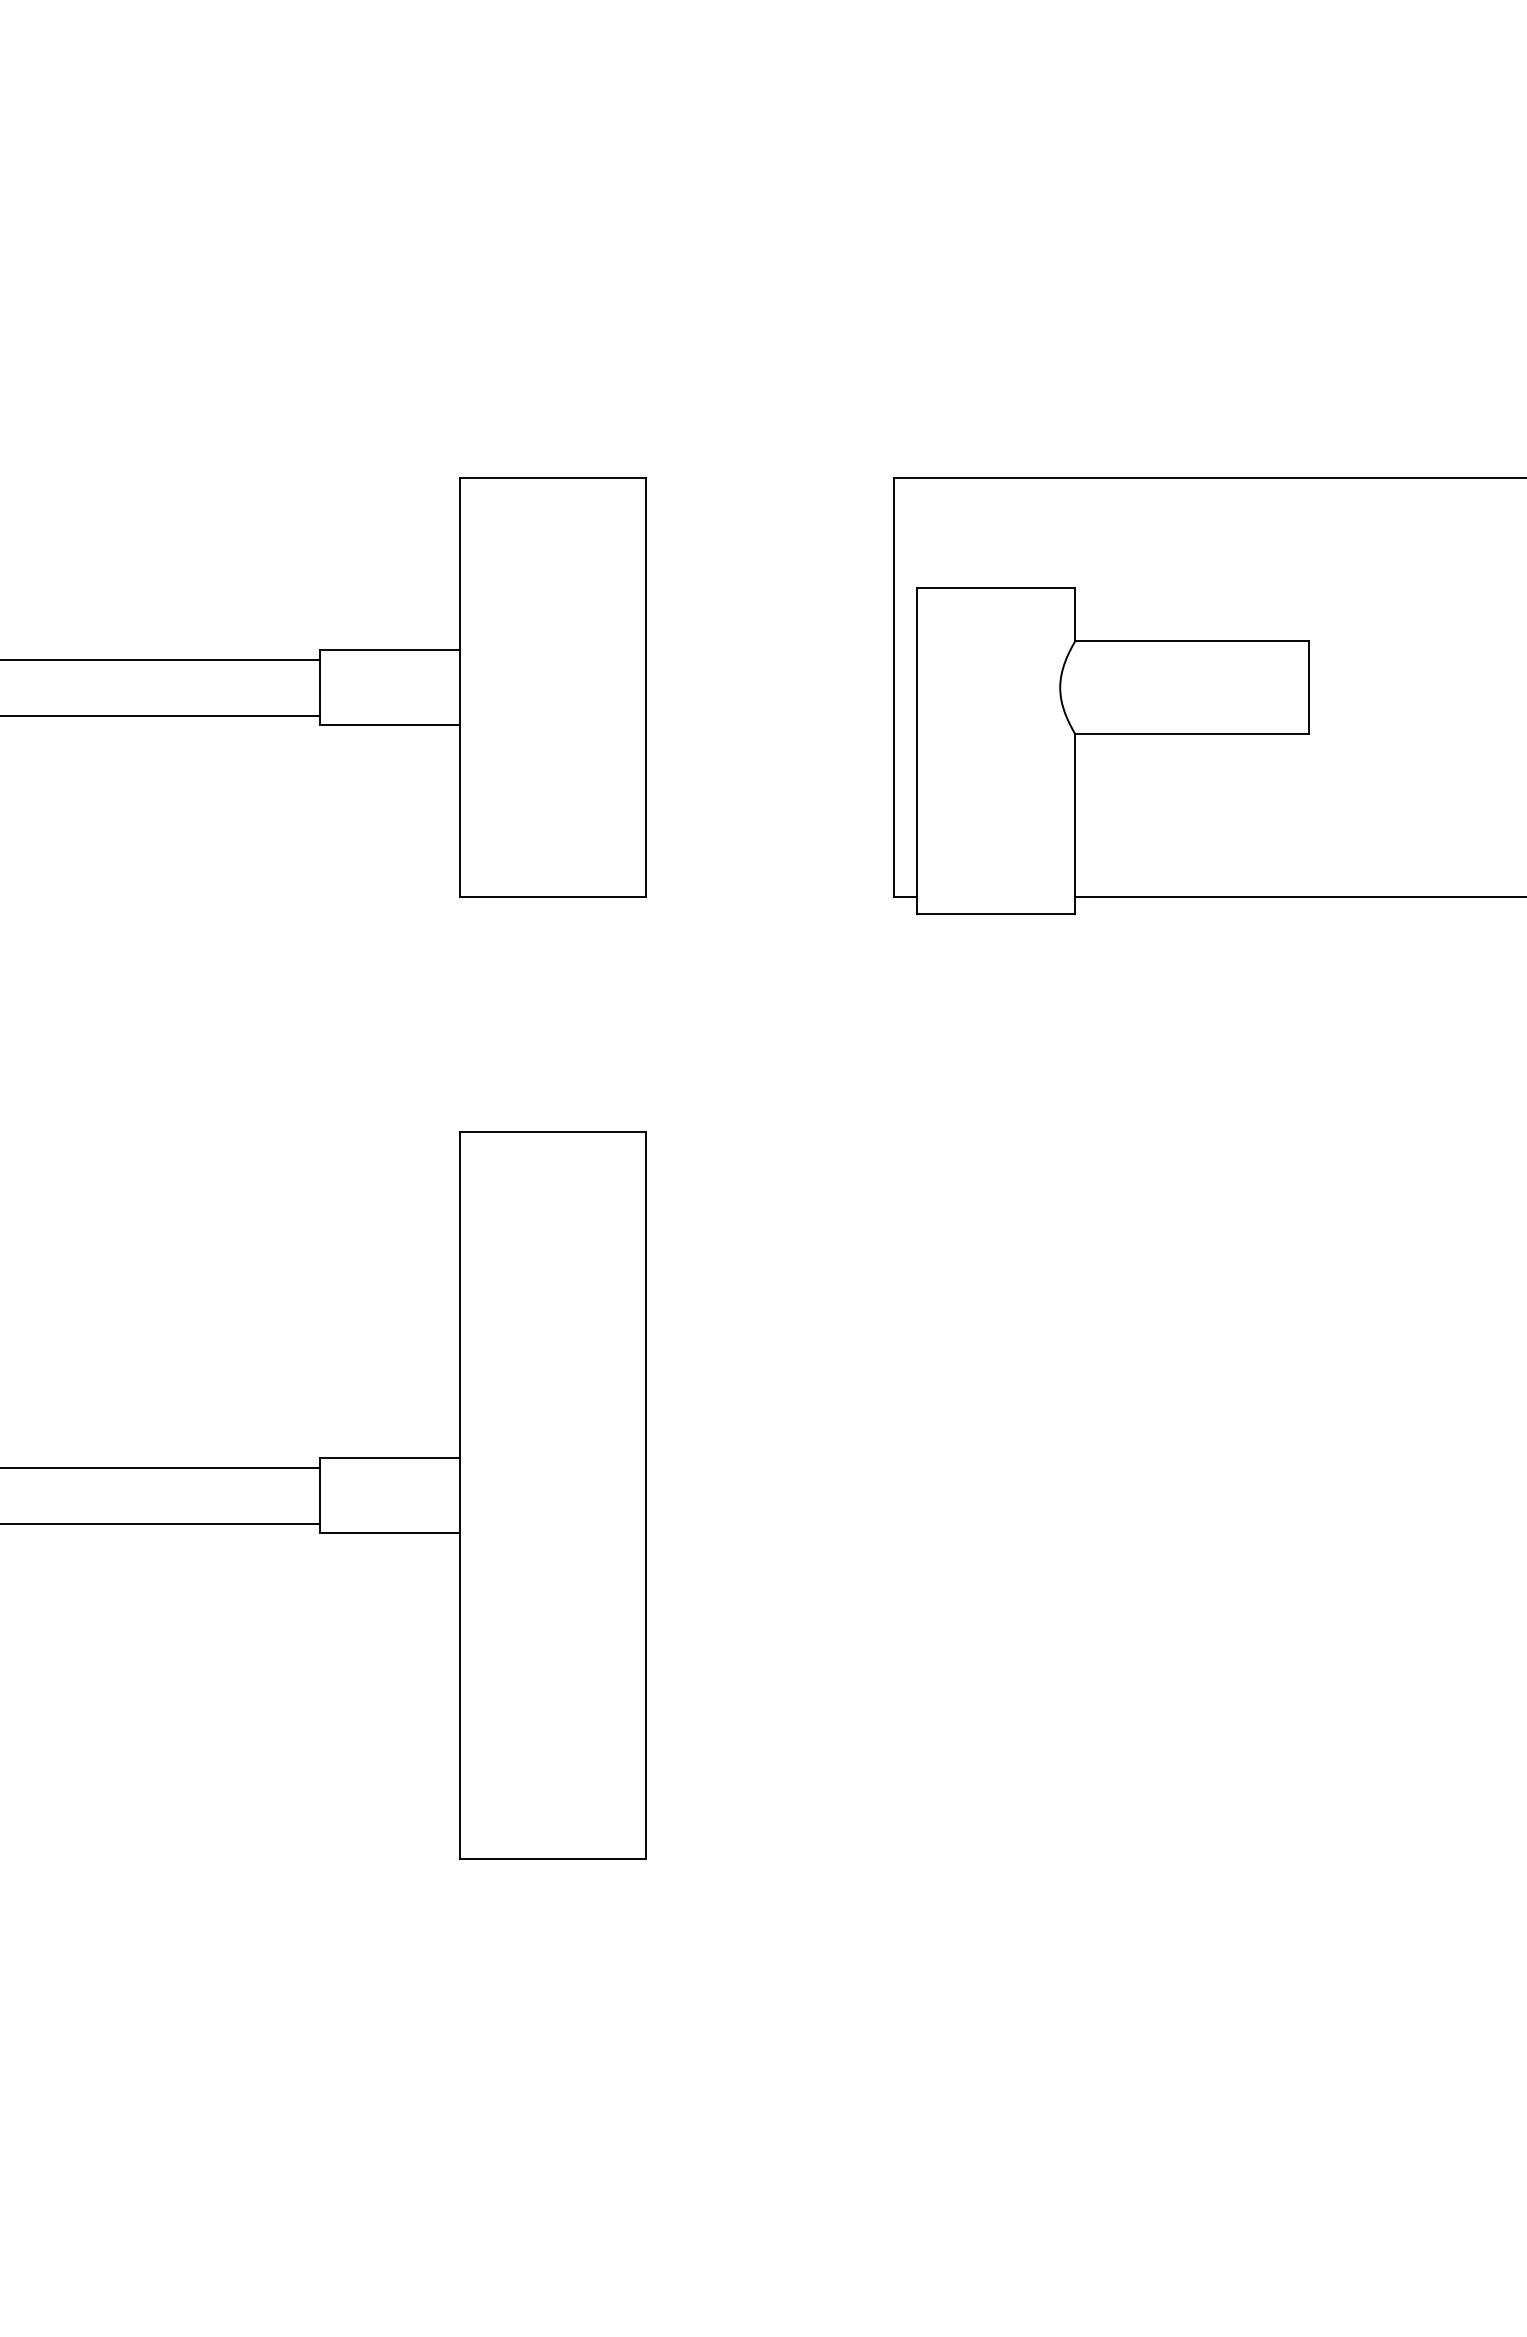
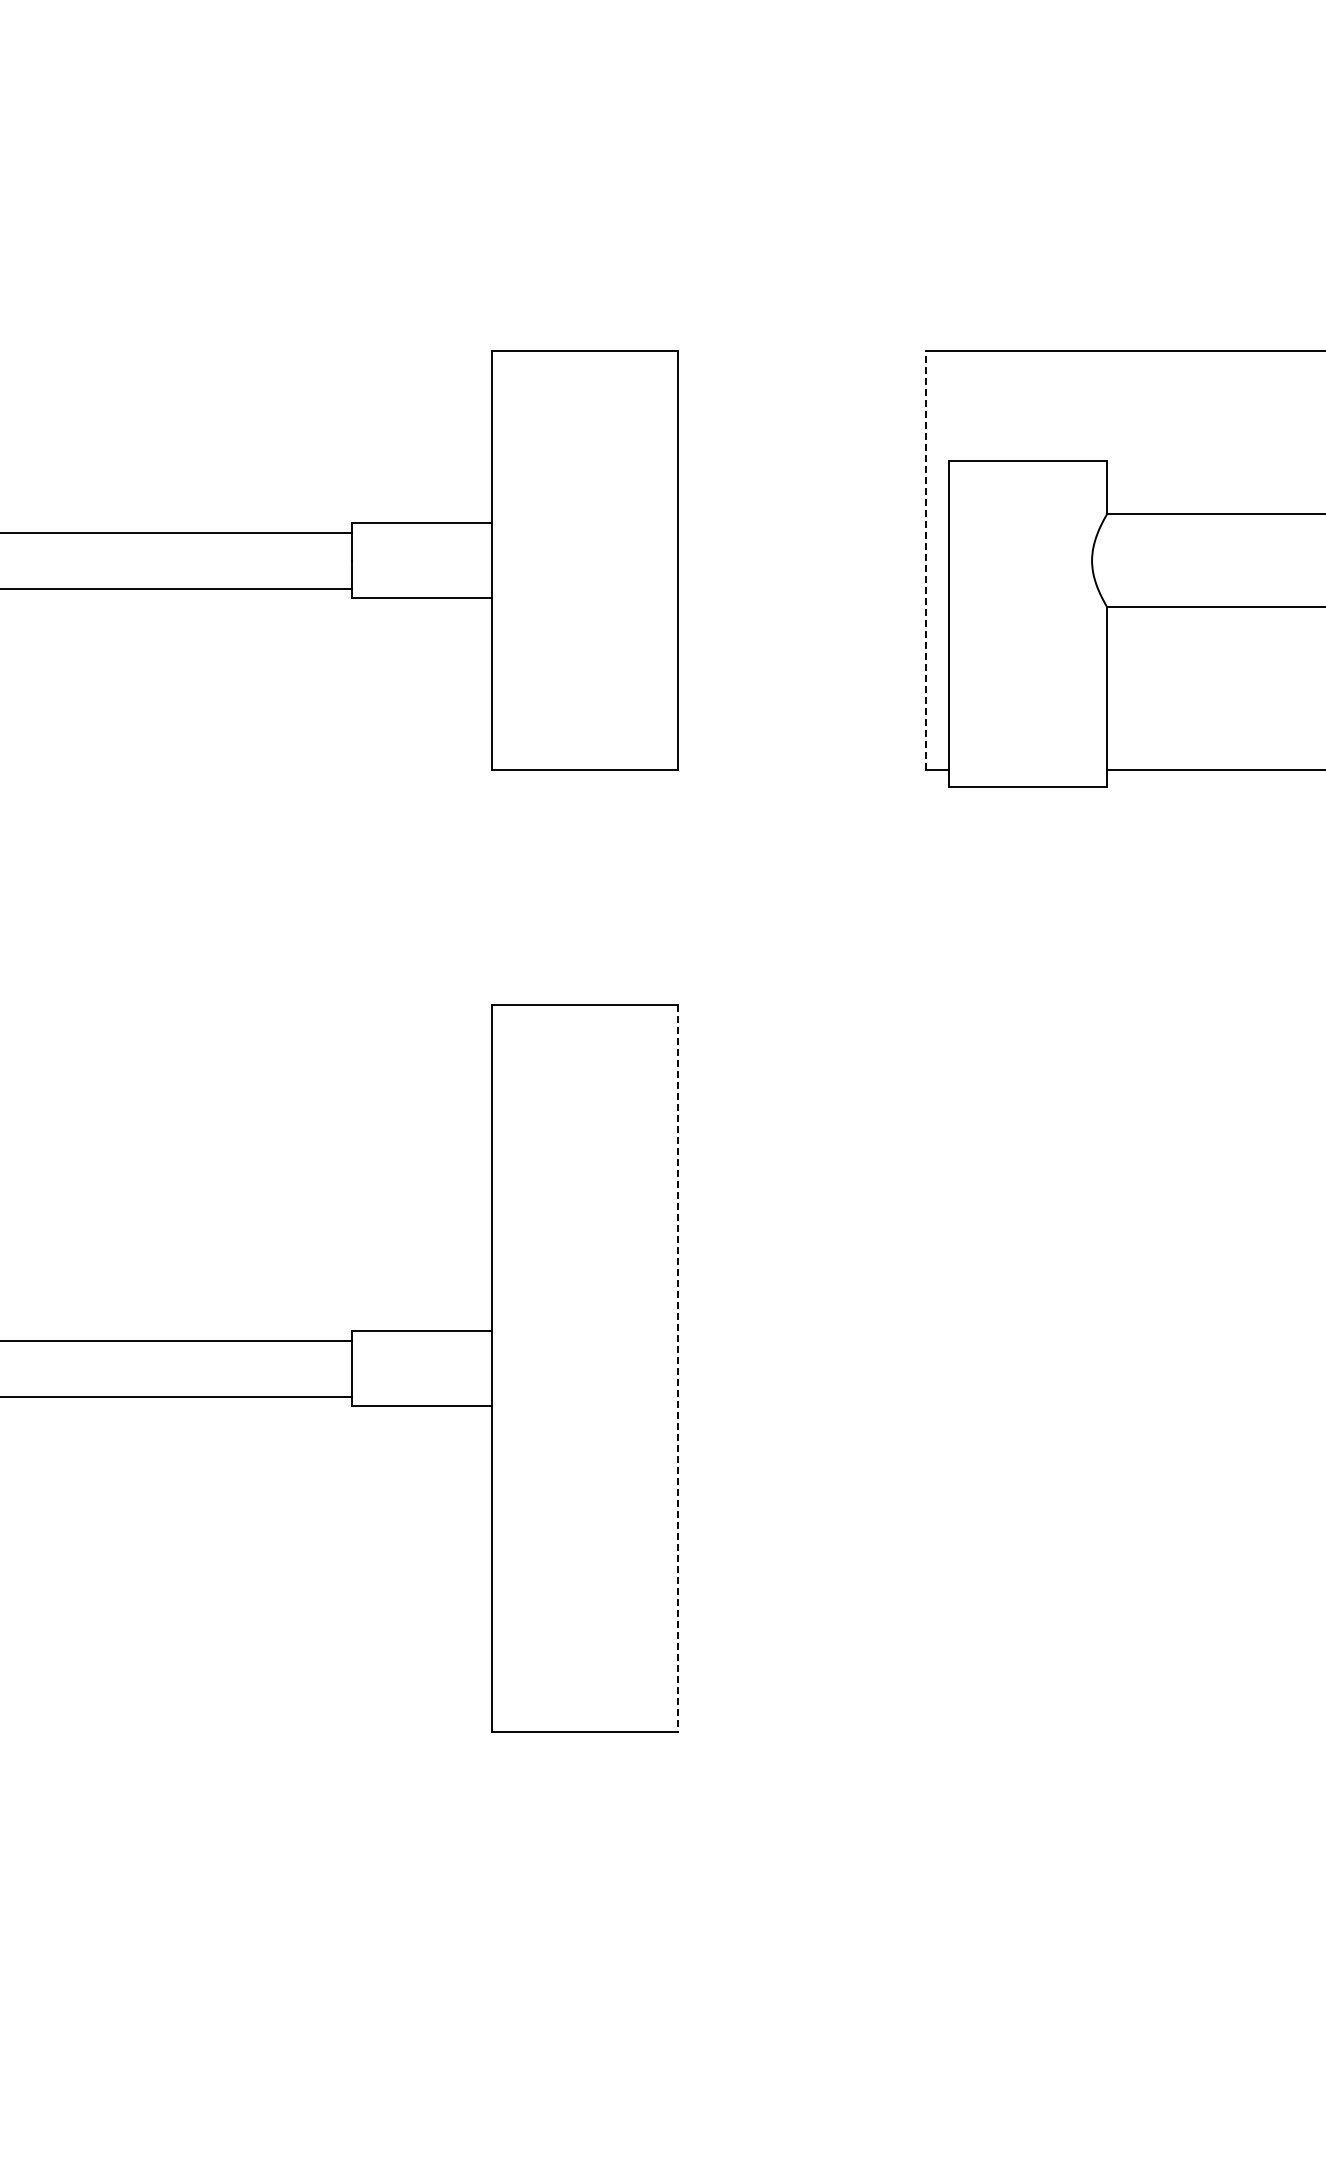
line: (894, 687) -> (926, 560), solid -> dashed
line: (646, 1496) -> (678, 1369), solid -> dashed

